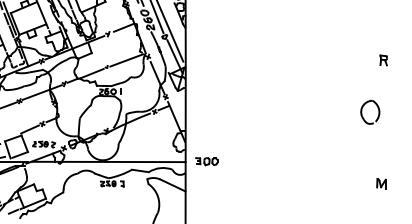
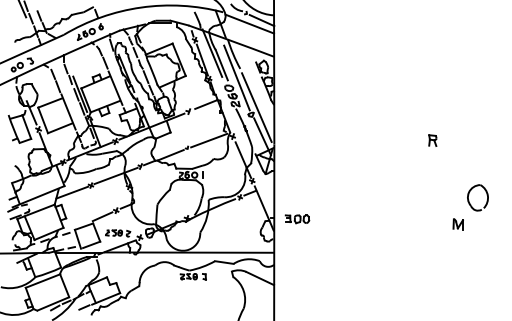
part: (383, 60) -> (432, 140), moved
part: (206, 161) -> (297, 219), moved
part: (380, 183) -> (457, 224), moved

